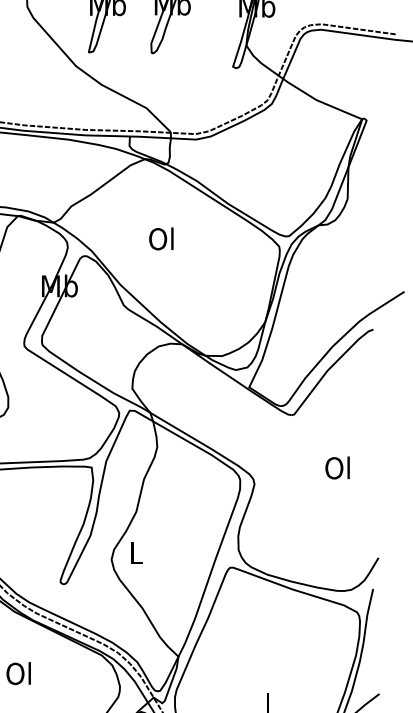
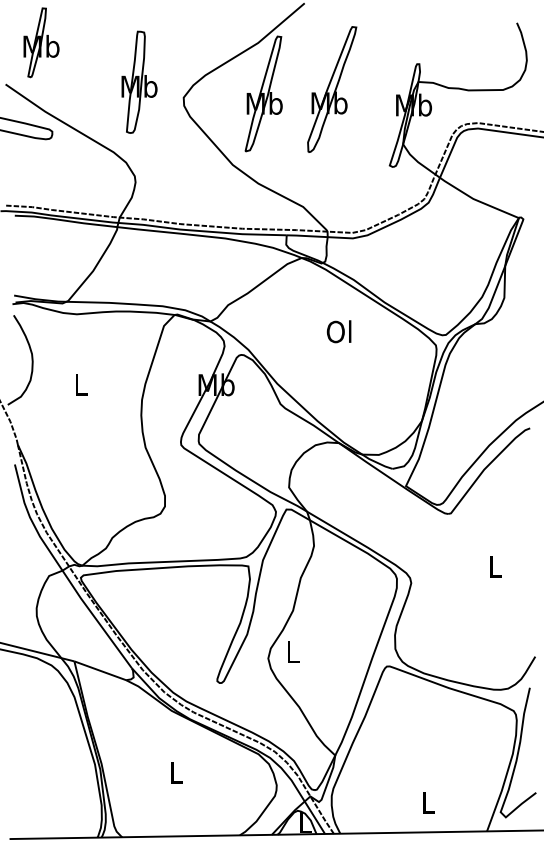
text: (160, 238) -> (338, 331), moved
text: (337, 467) -> (494, 566), Ol -> L
text: (18, 673) -> (175, 772), Ol -> L

